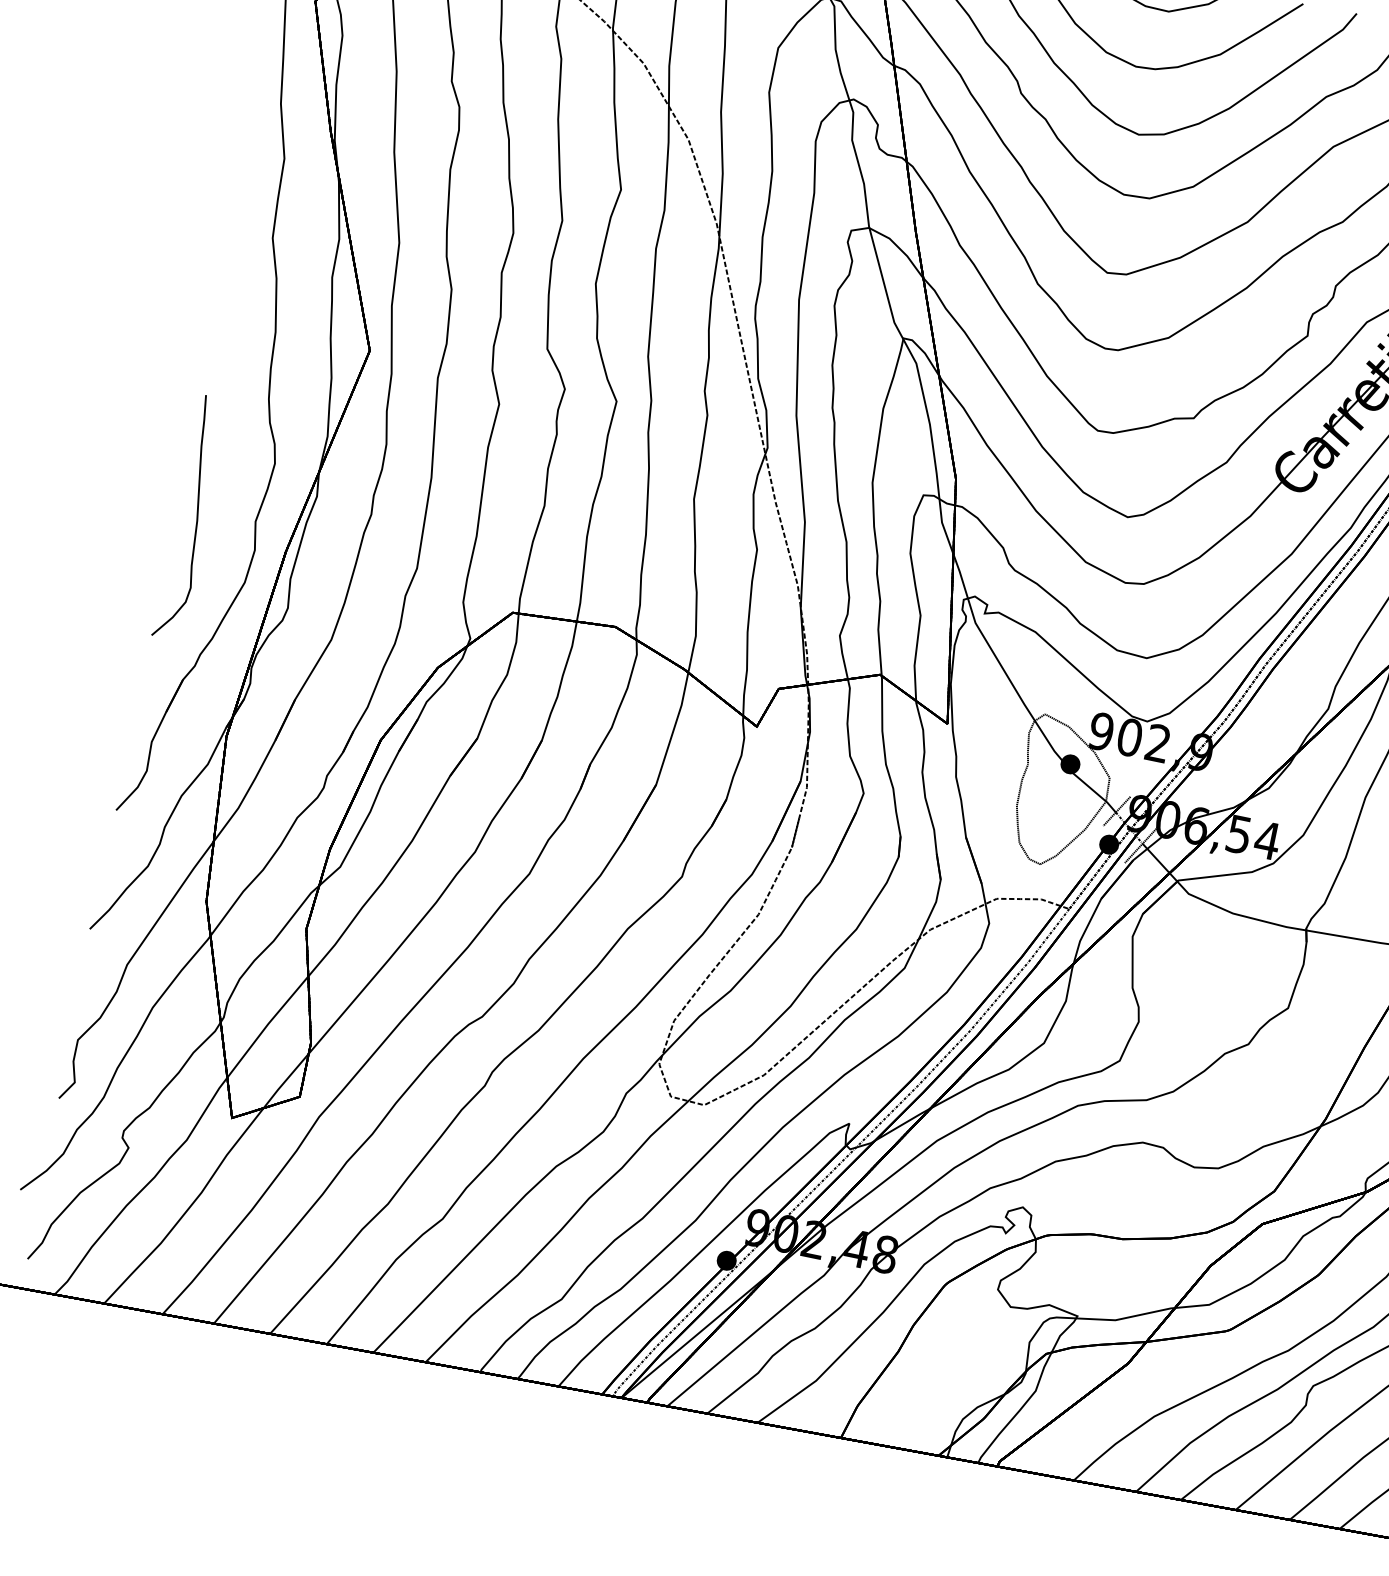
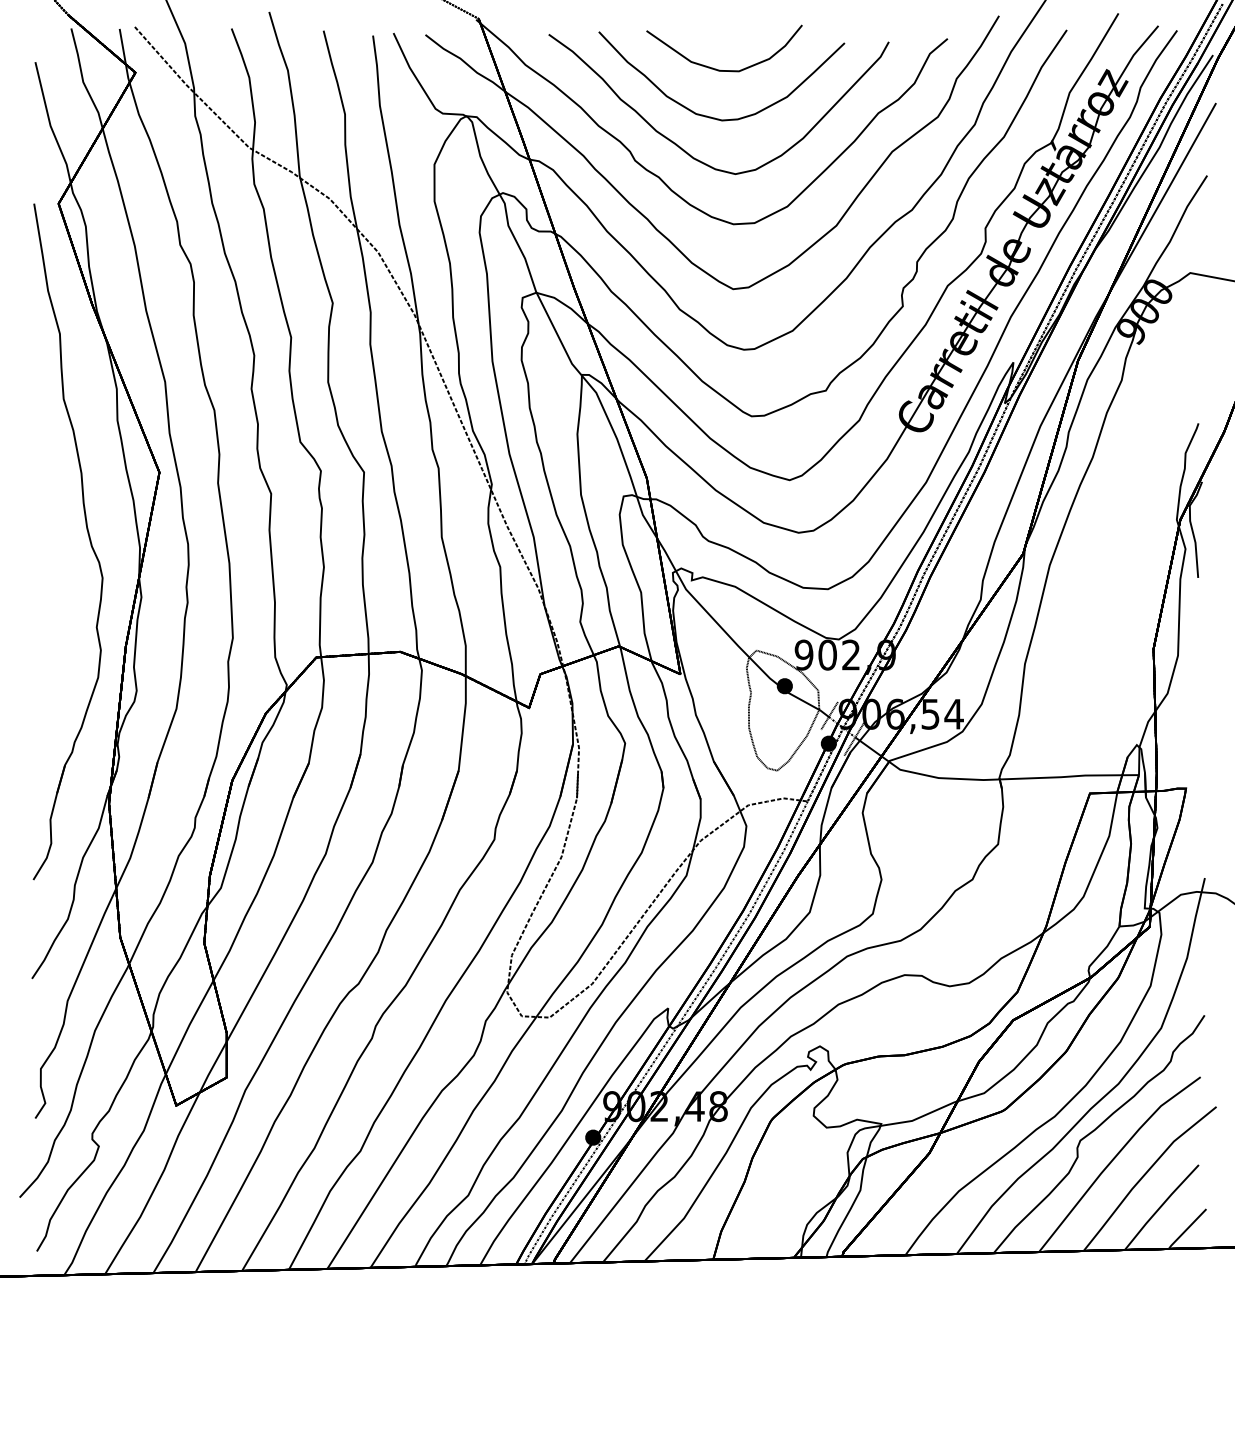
curve: (195, 516) -> (48, 633), removed

